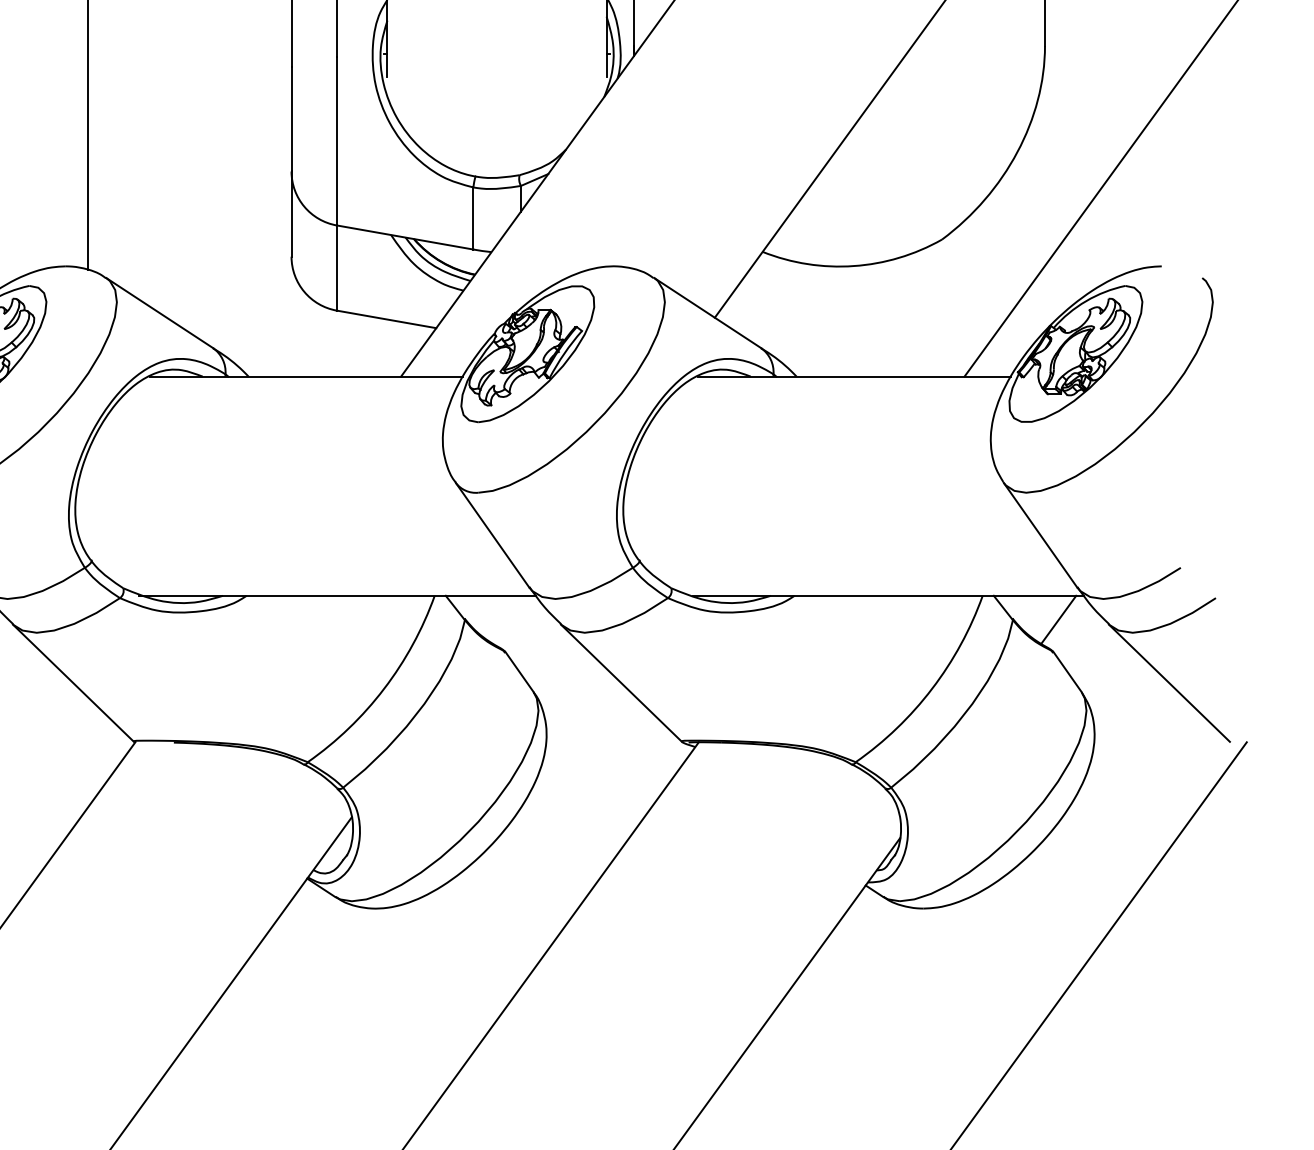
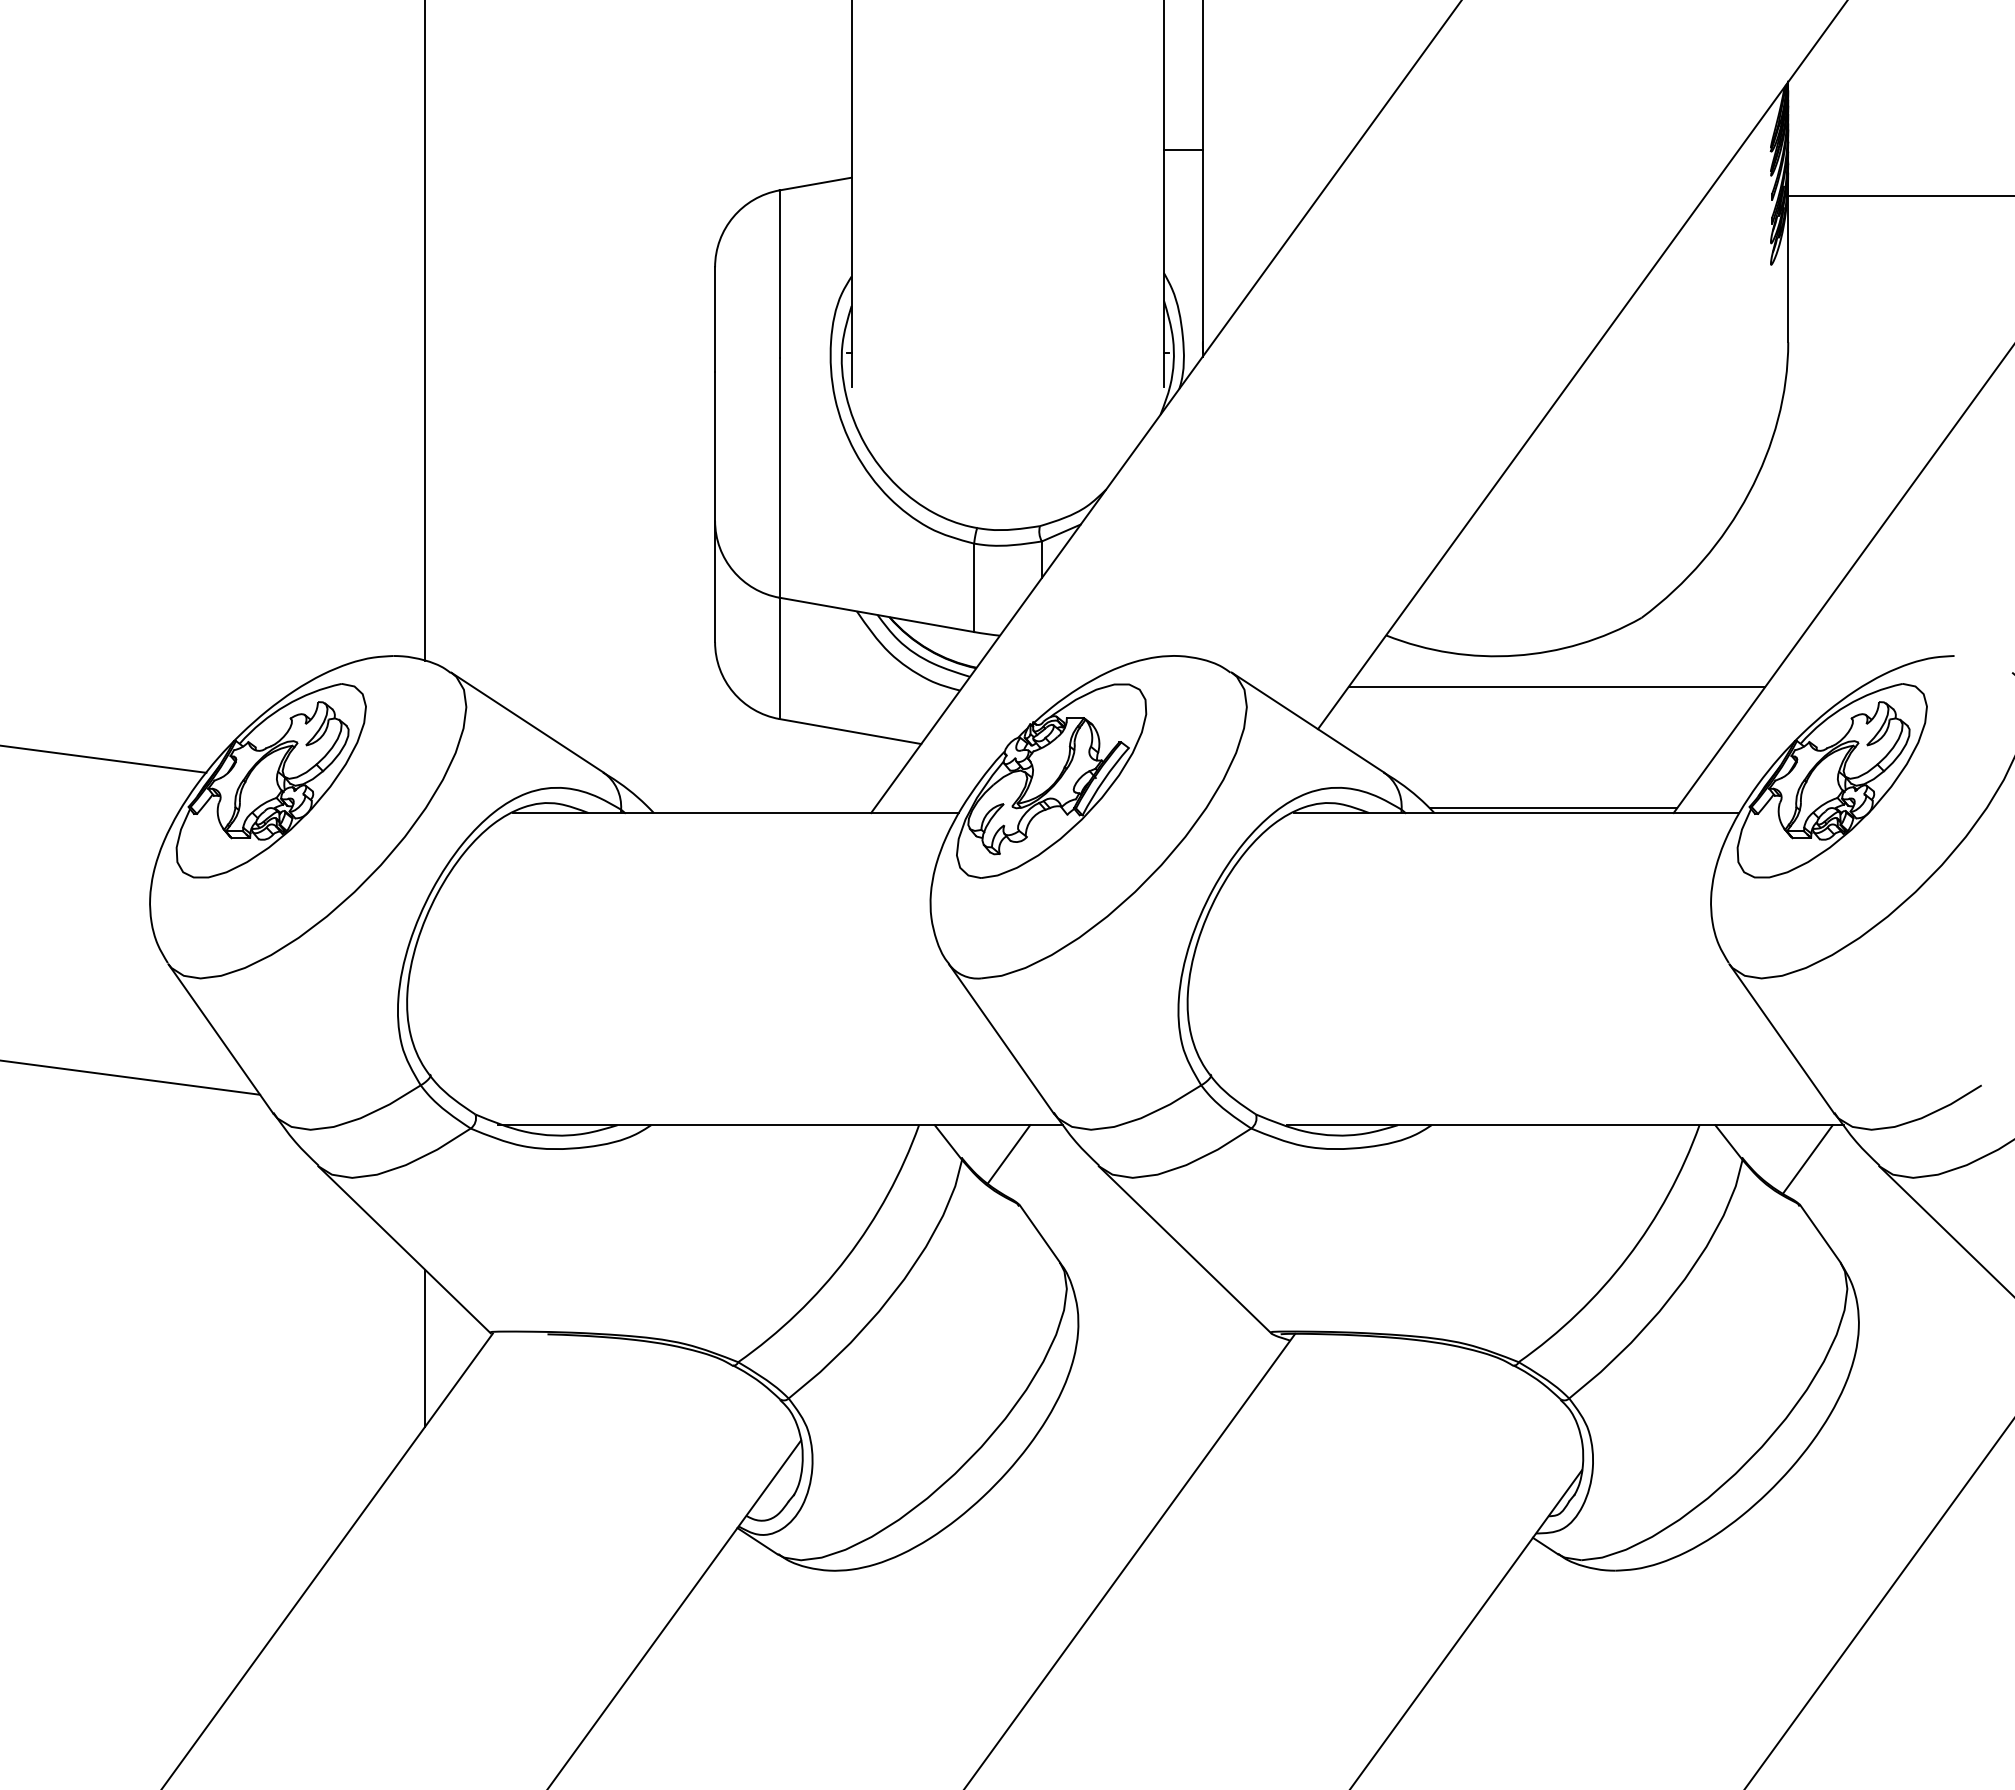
line: (882, 287) -> (1556, 686), added
line: (880, 373) -> (1553, 808), added
line: (497, 616) -> (1008, 1154), added
line: (88, 751) -> (425, 1347), added

